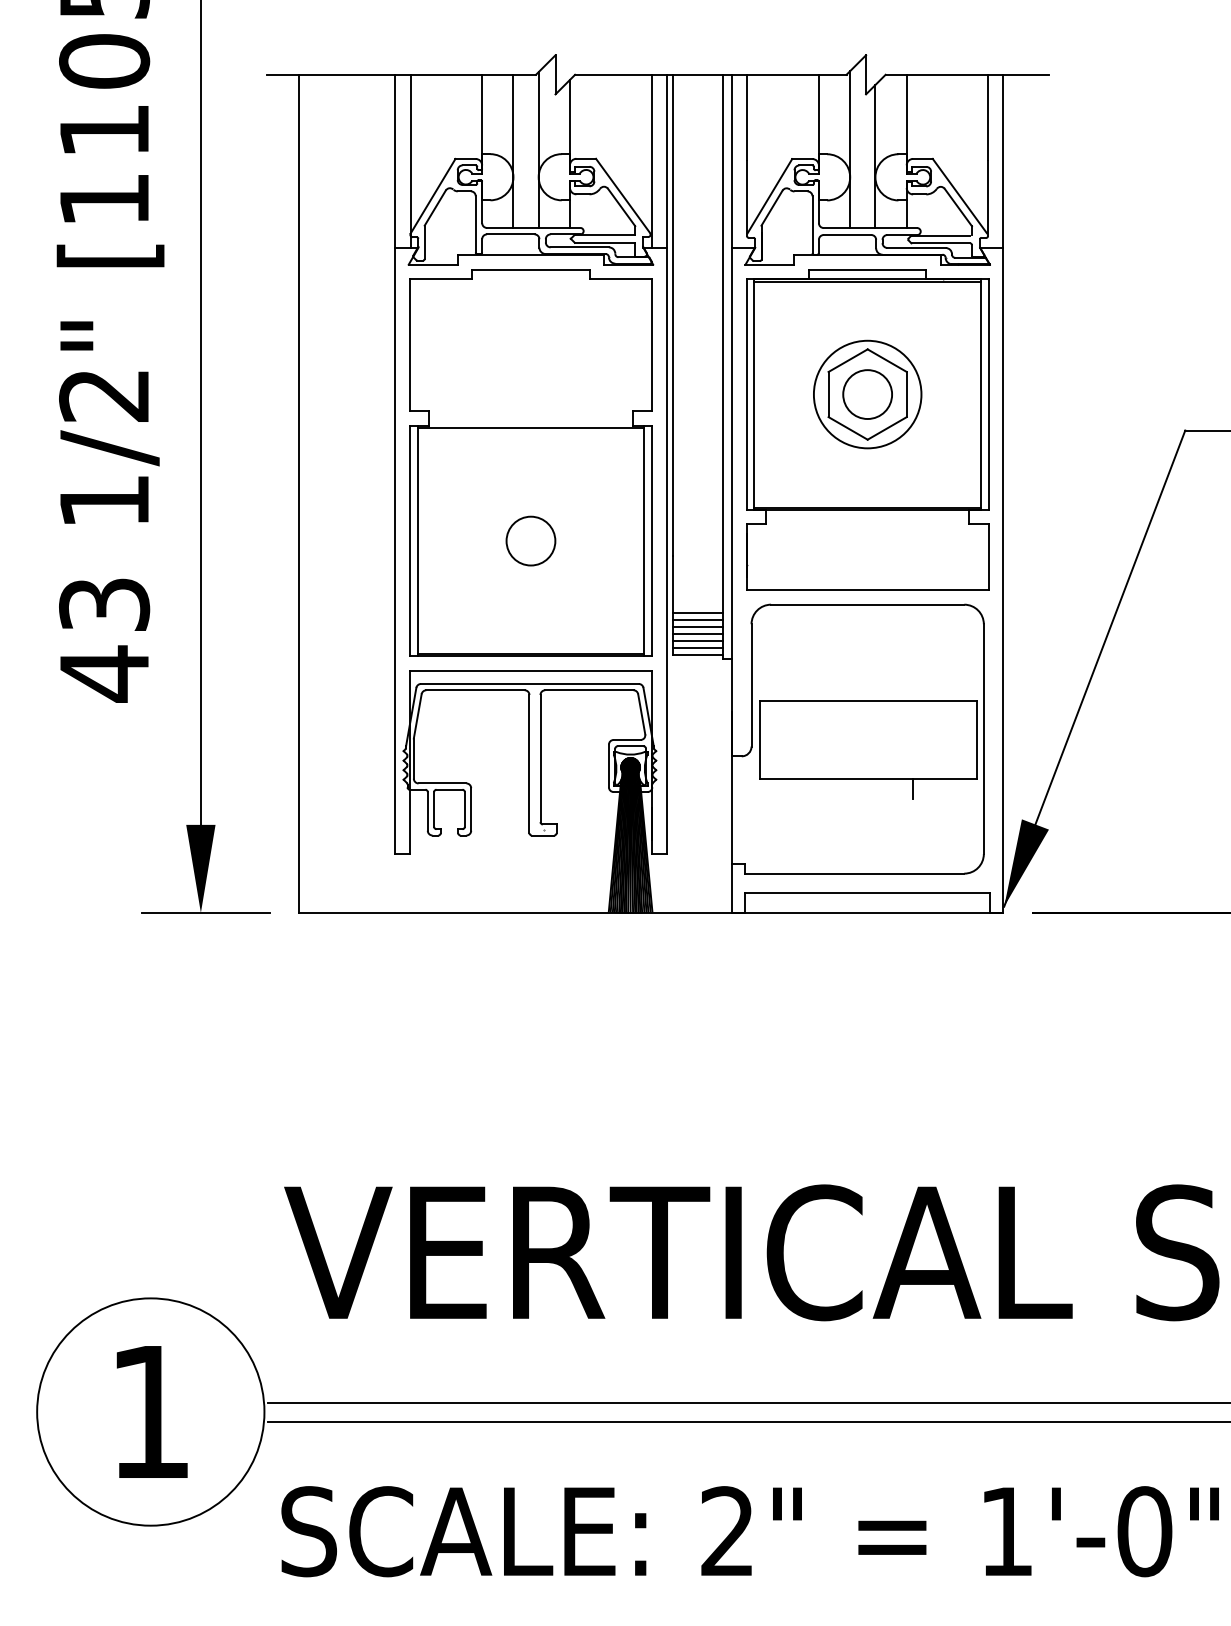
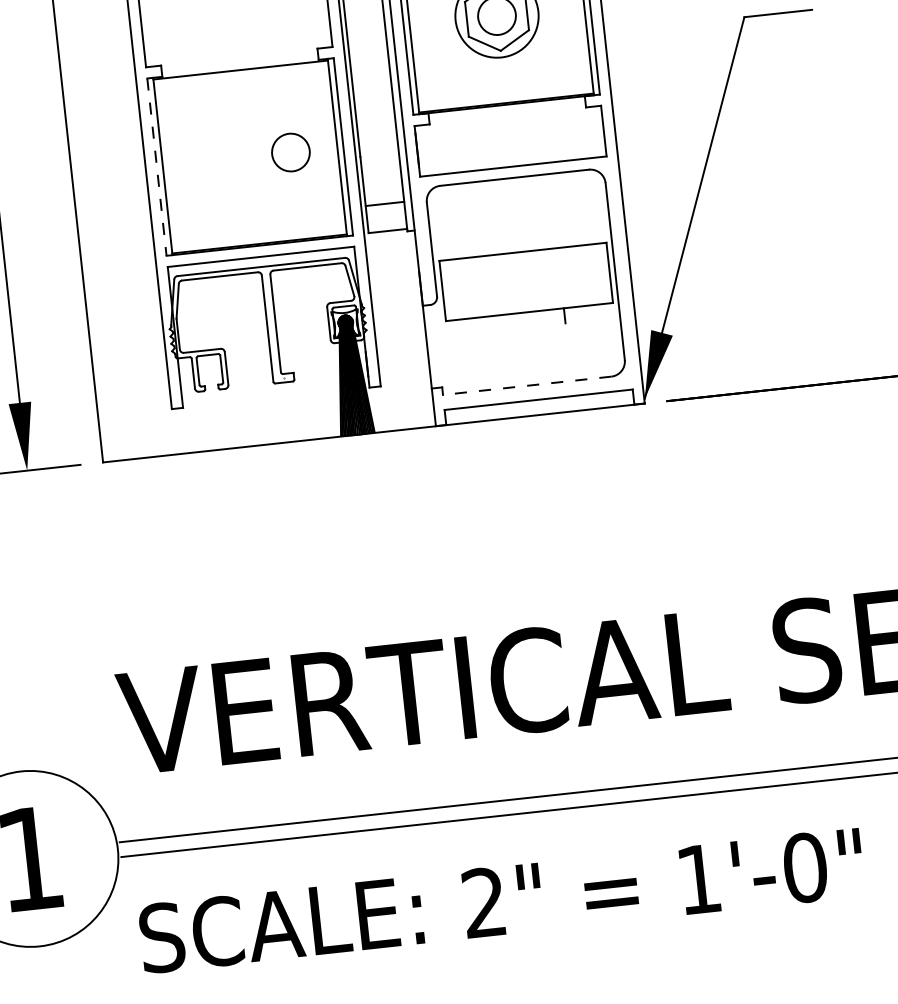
circle: (530, 540) -> (290, 152), moved
line: (409, 541) -> (156, 167), solid -> dashed
line: (697, 613) -> (384, 198), removed
line: (697, 627) -> (385, 209), removed
line: (697, 634) -> (386, 214), removed
line: (697, 641) -> (386, 220), removed
line: (697, 648) -> (387, 225), removed
line: (854, 873) -> (526, 385), solid -> dashed

